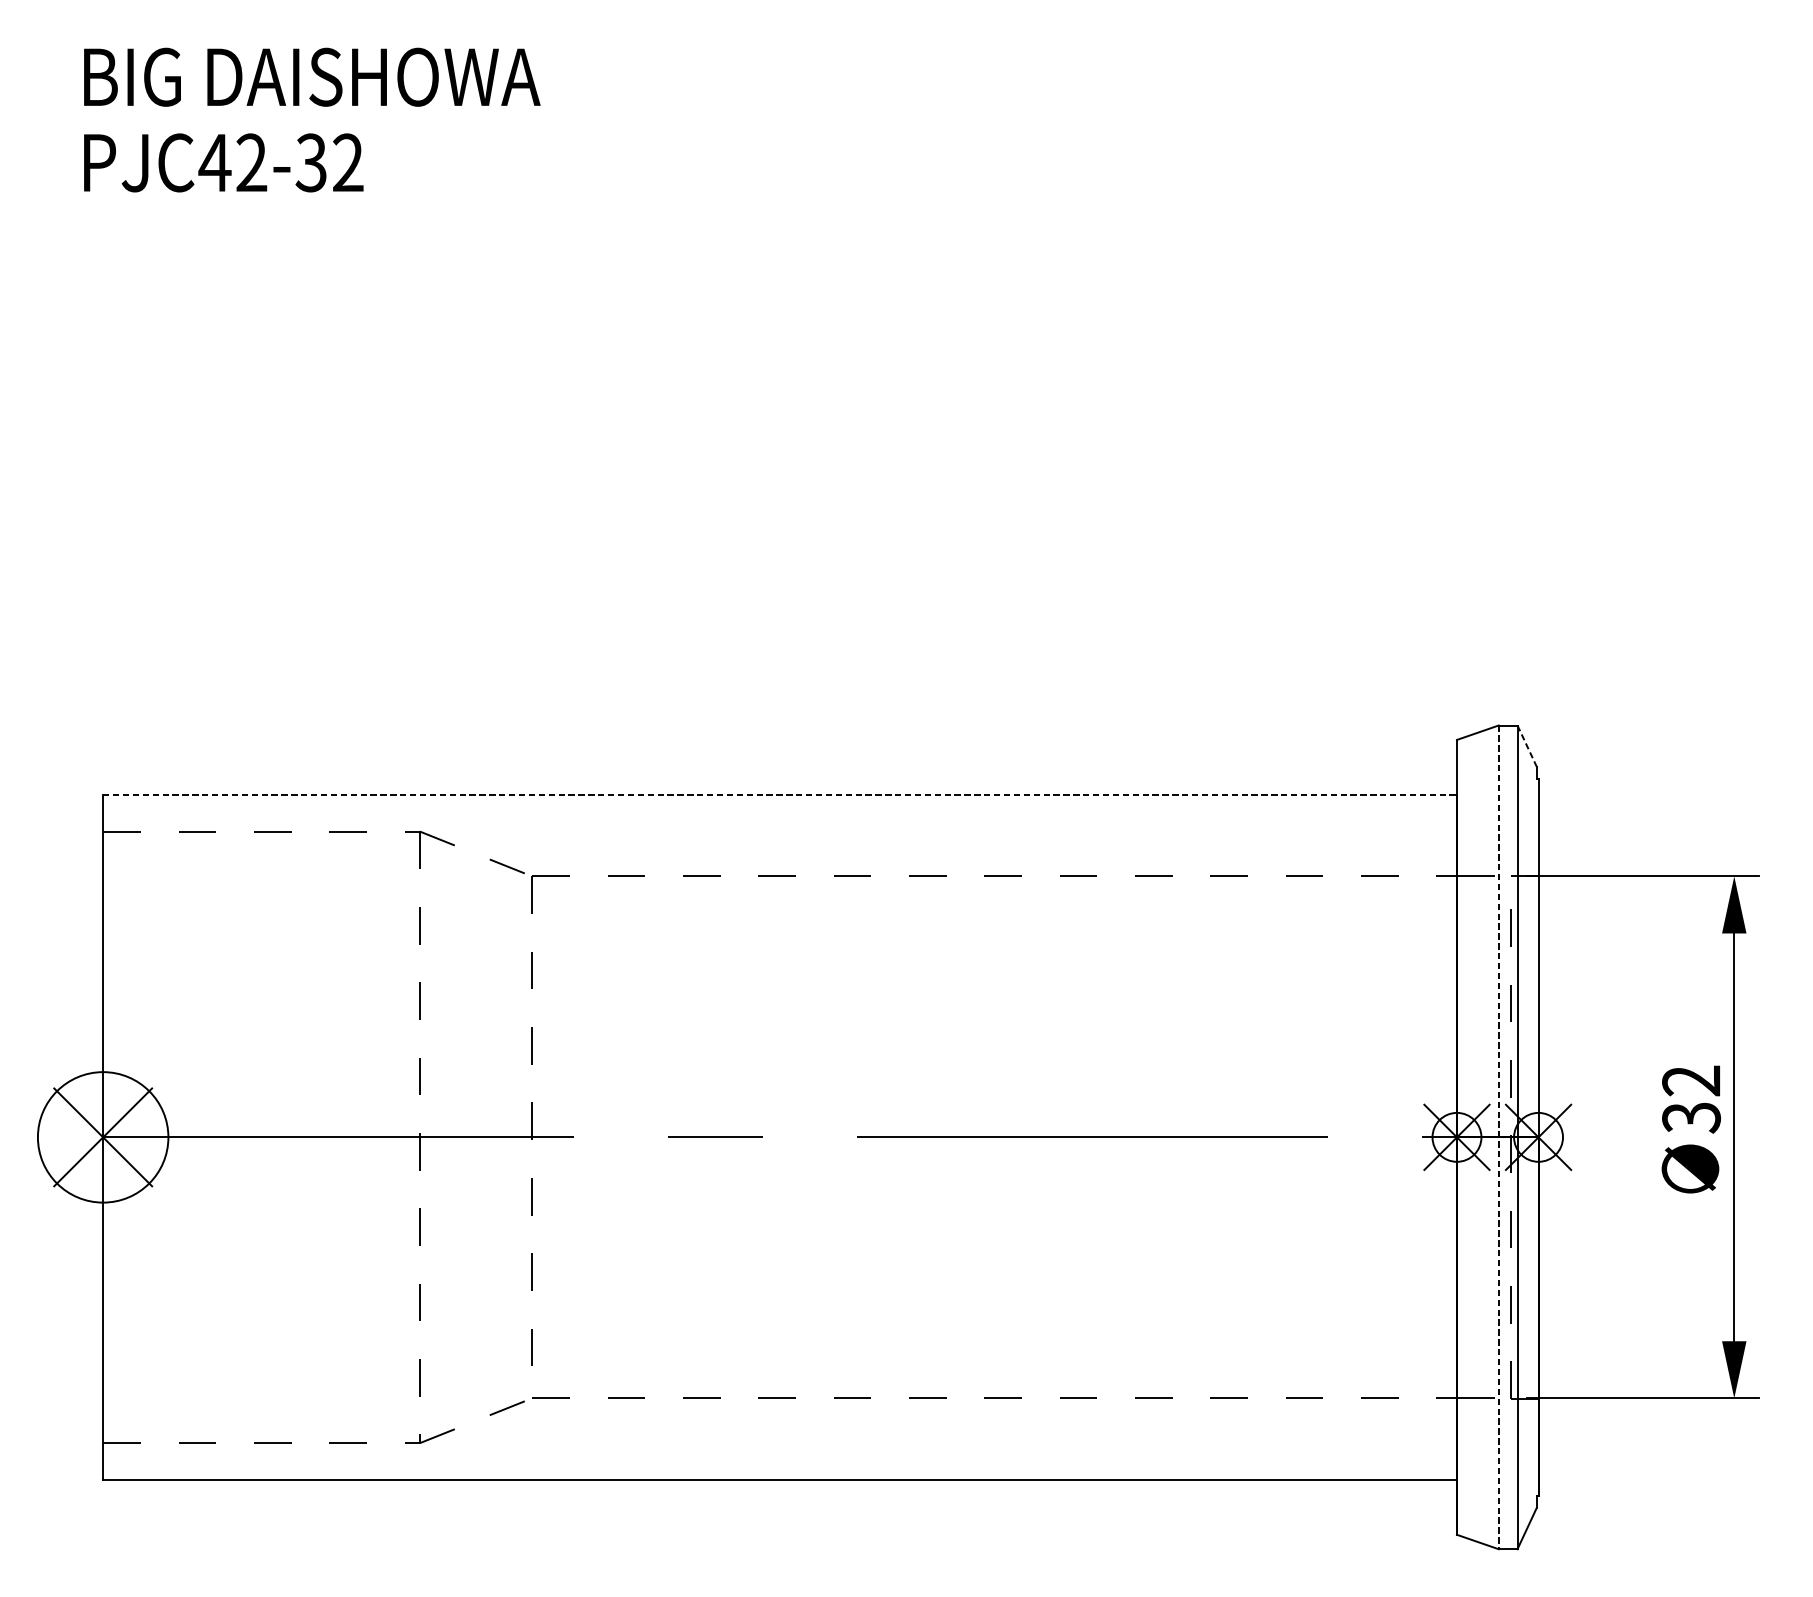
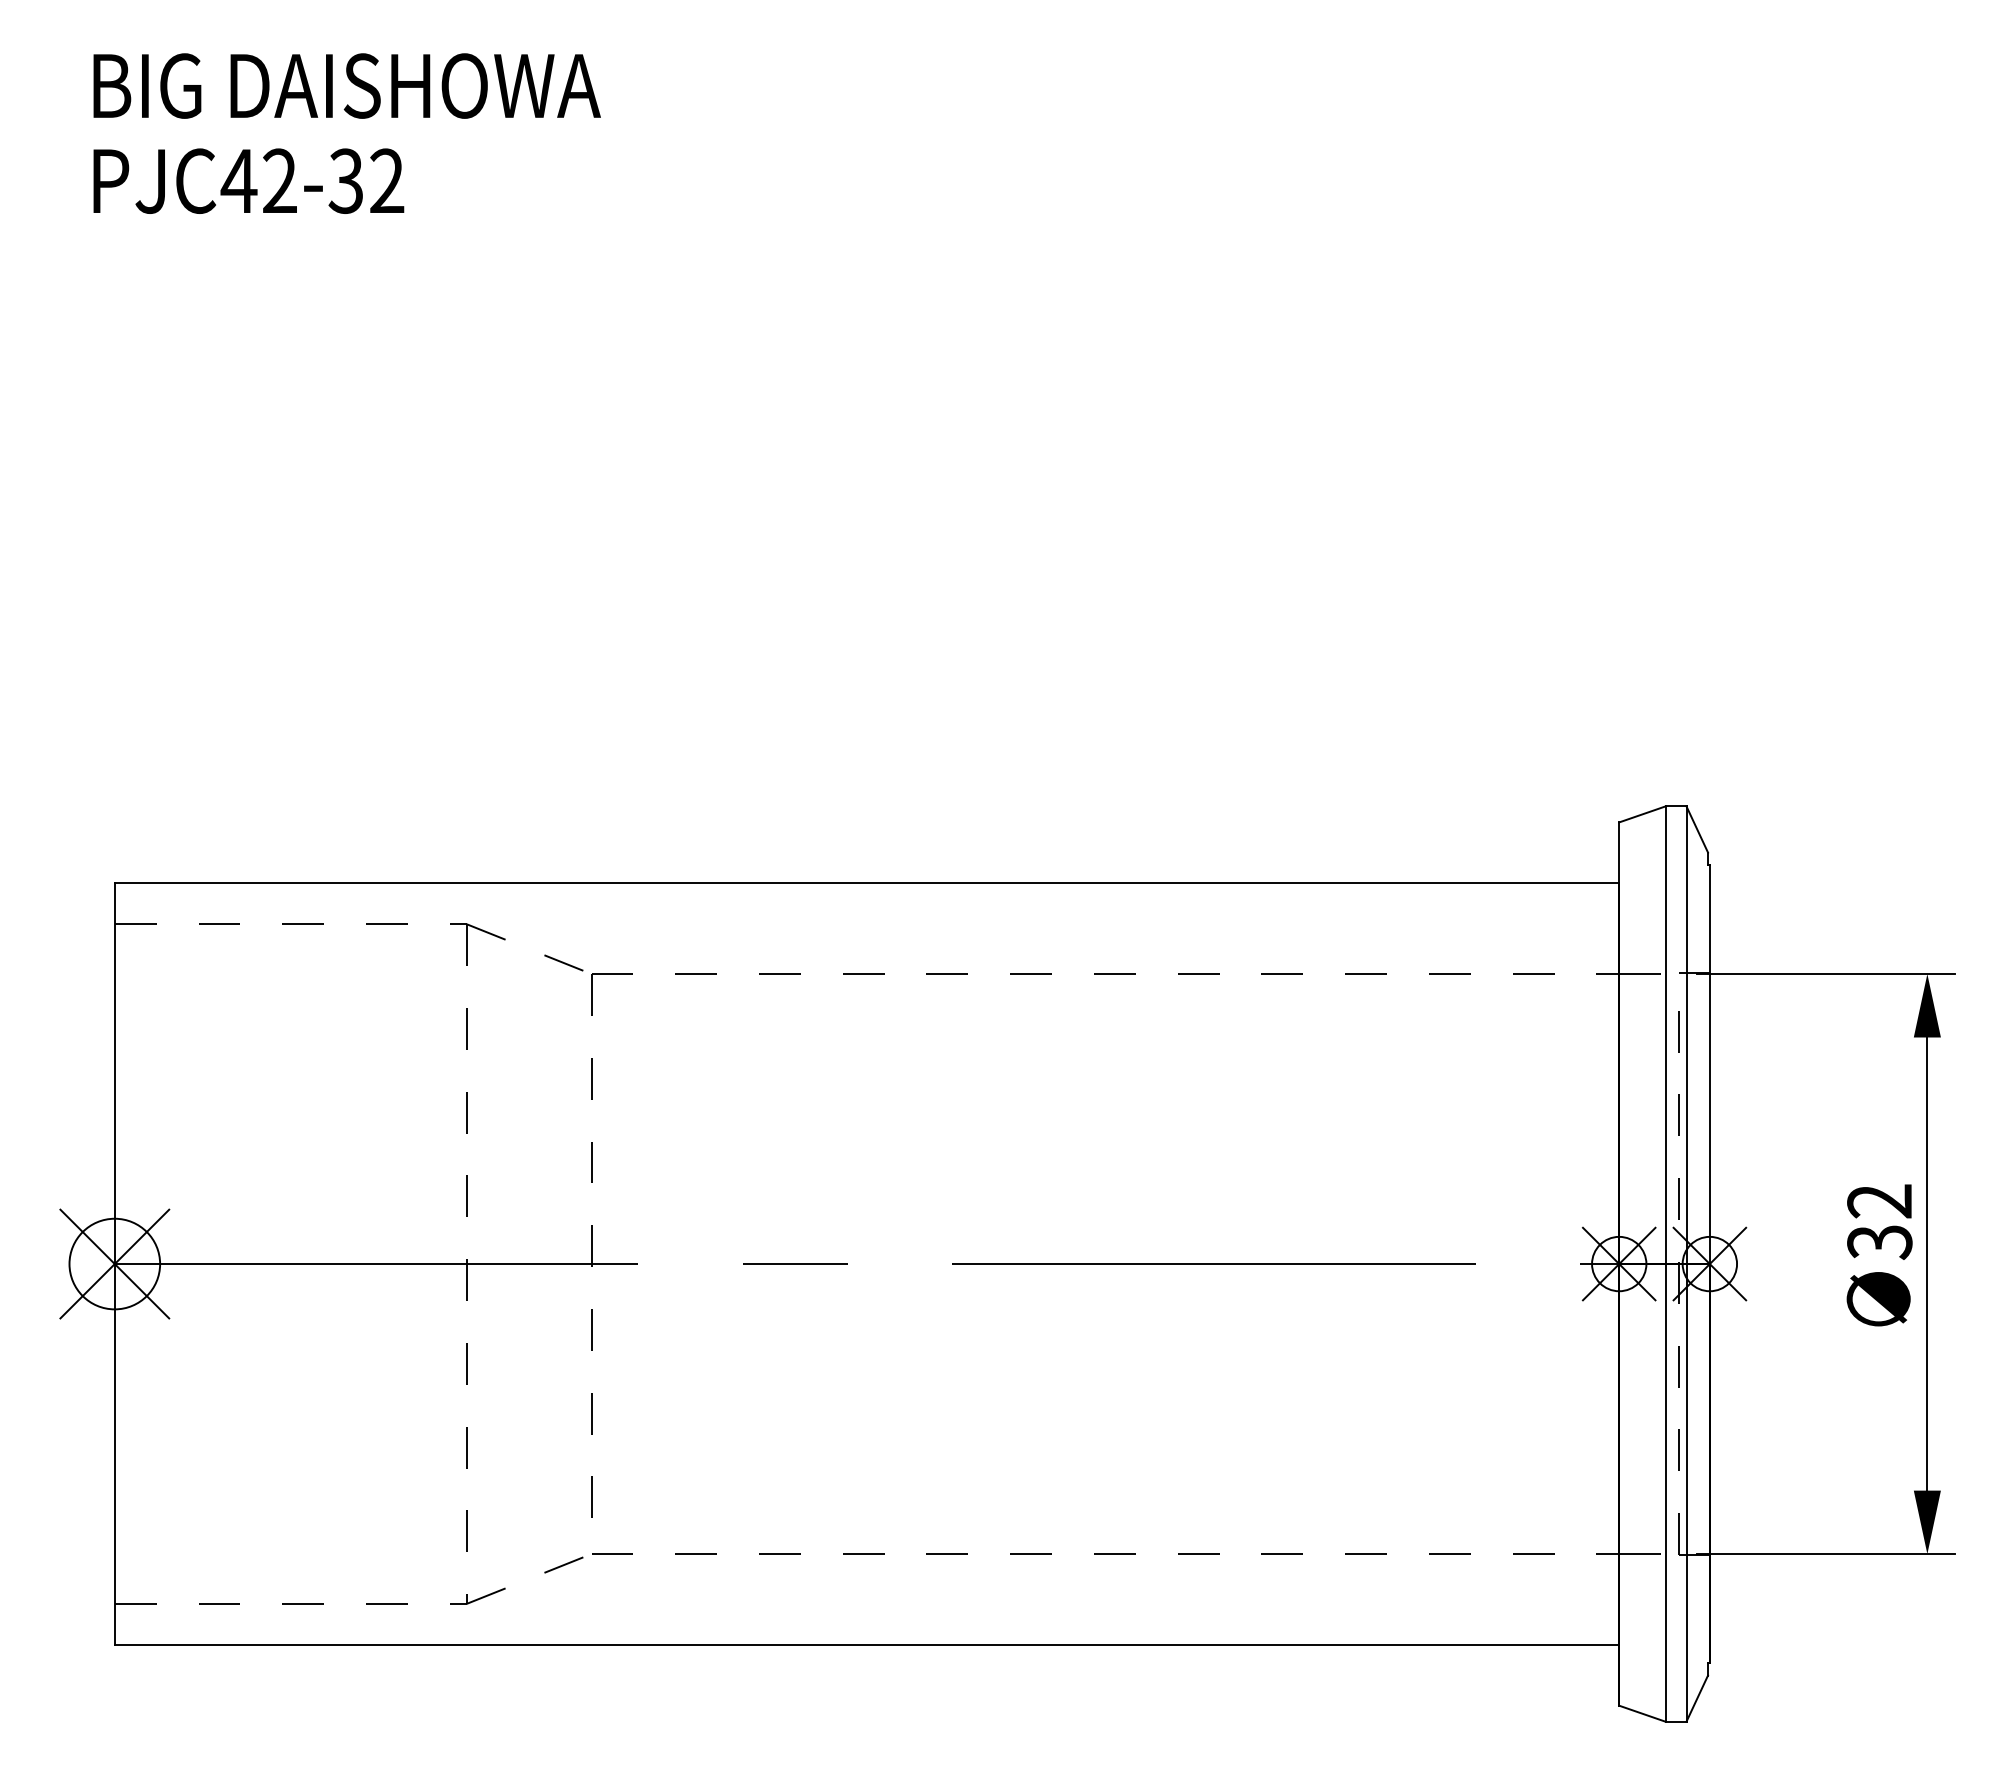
line: (1527, 746) -> (1697, 829), dashed -> solid
line: (780, 794) -> (867, 883), dashed -> solid
circle: (102, 1136) -> (114, 1263), size x0.62
line: (1498, 1137) -> (1665, 1264), dashed -> solid

